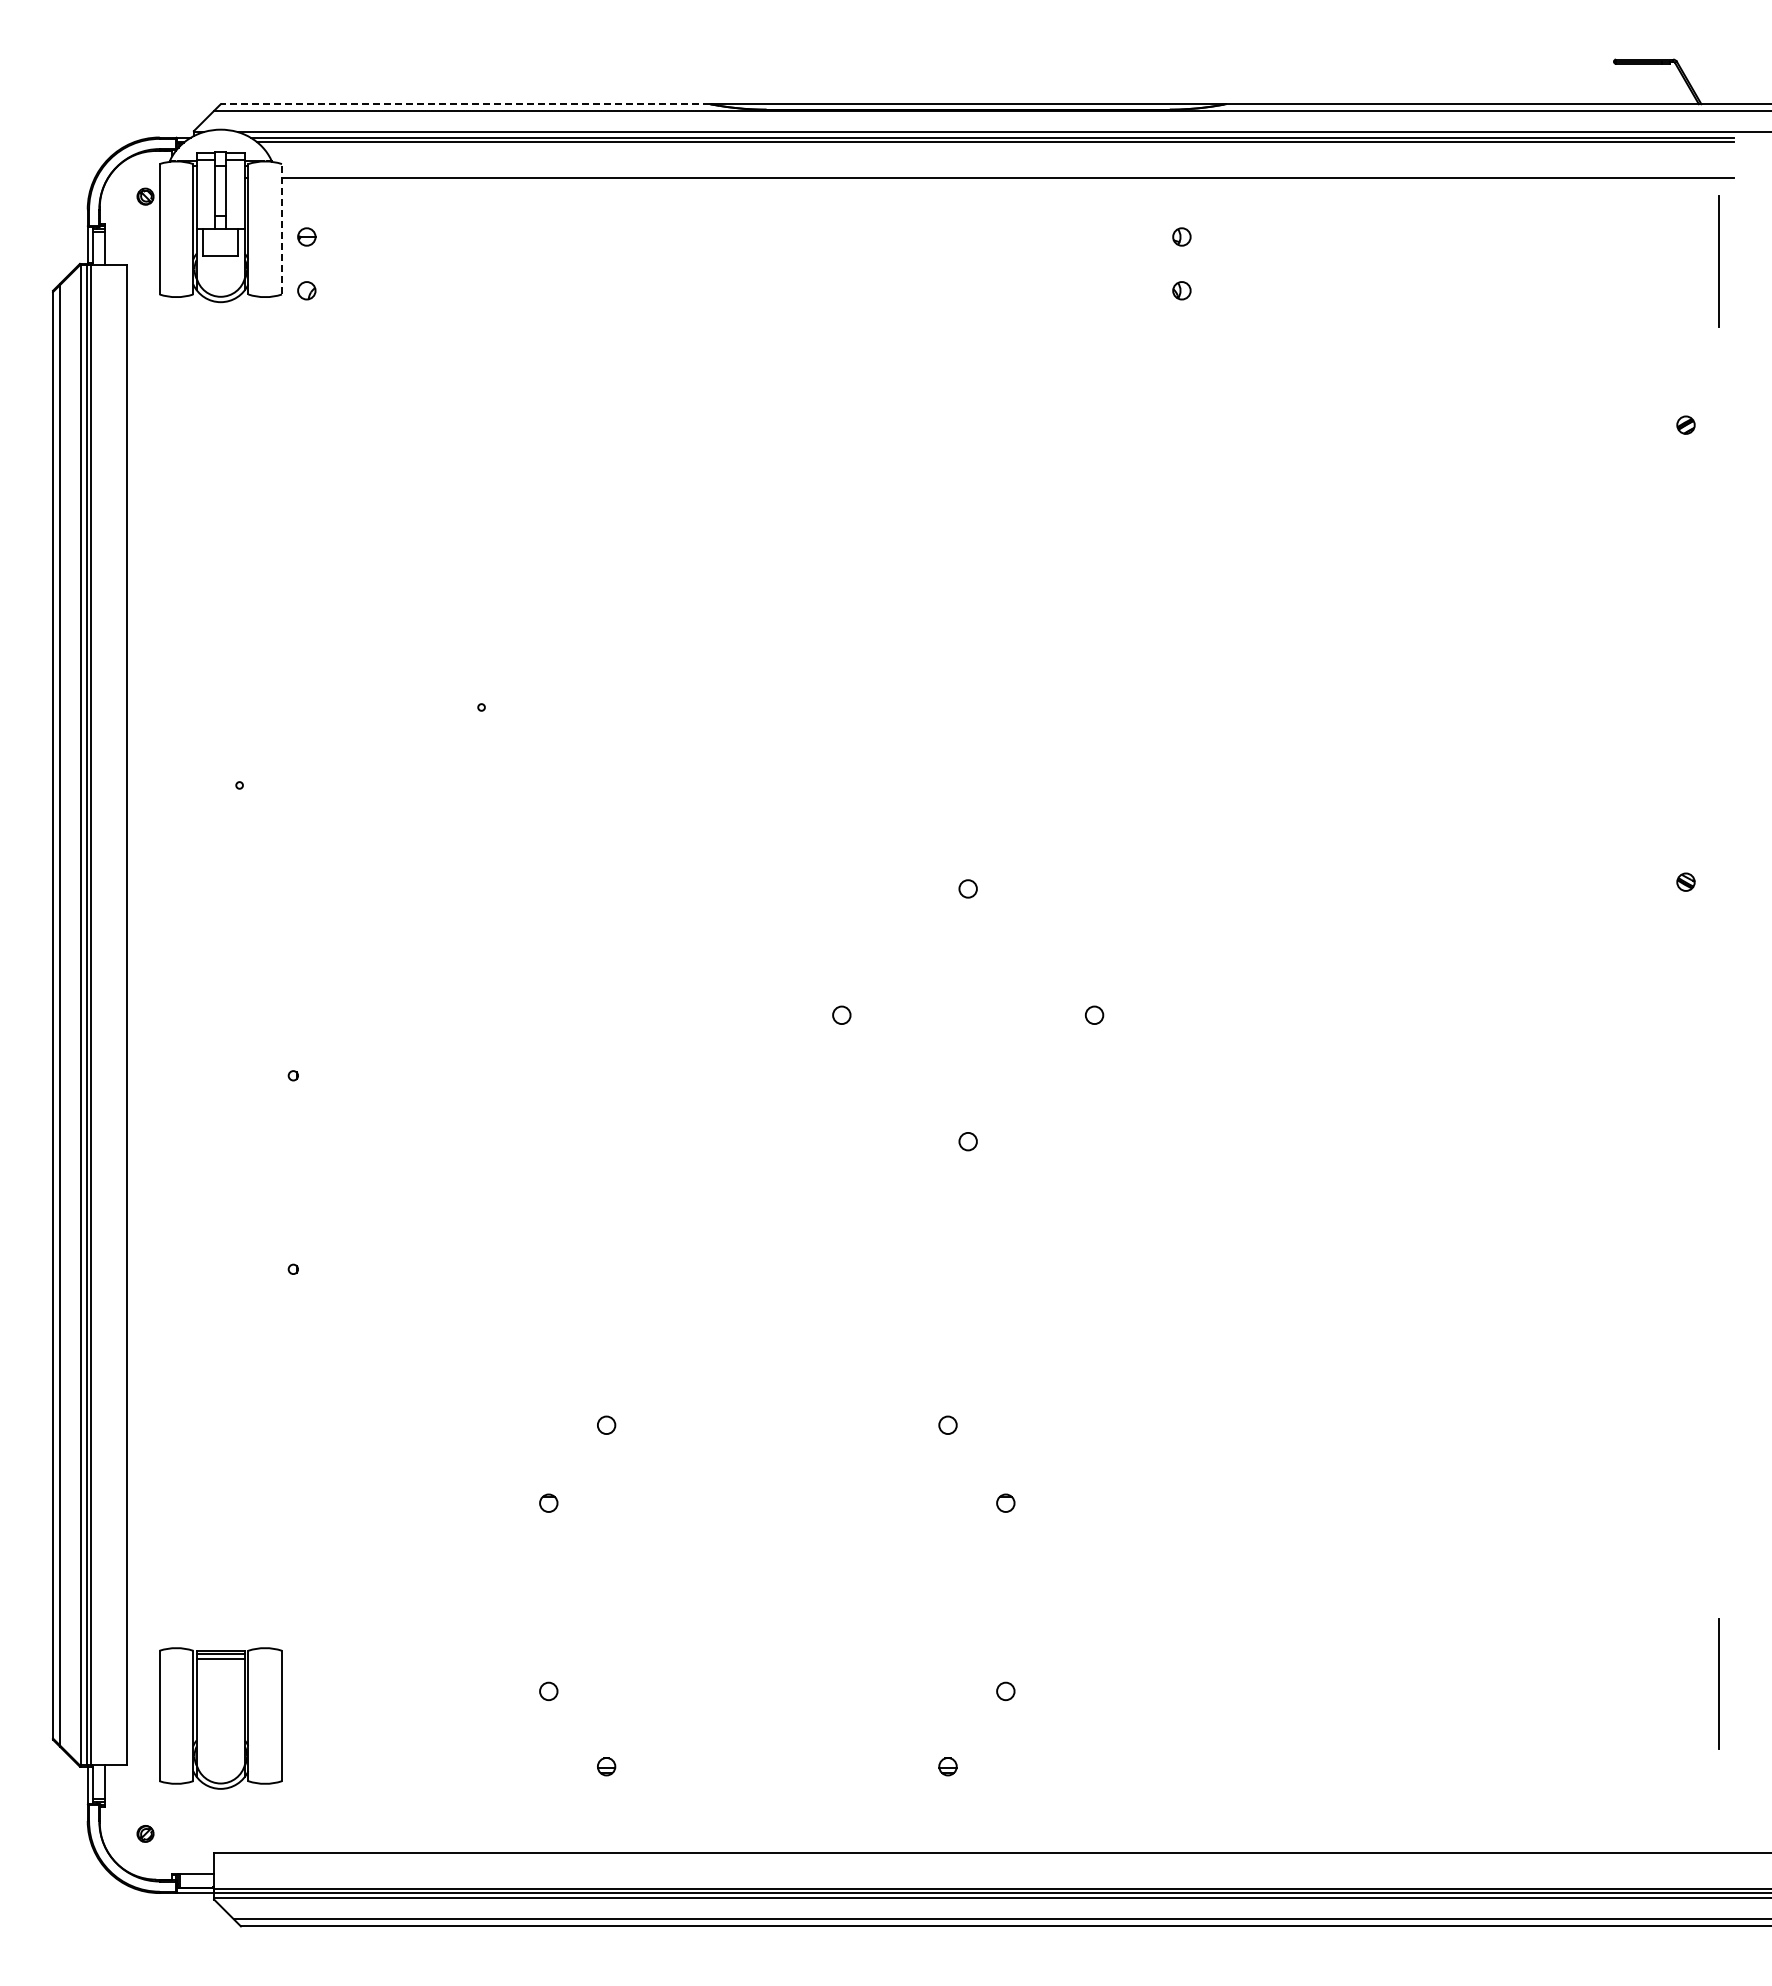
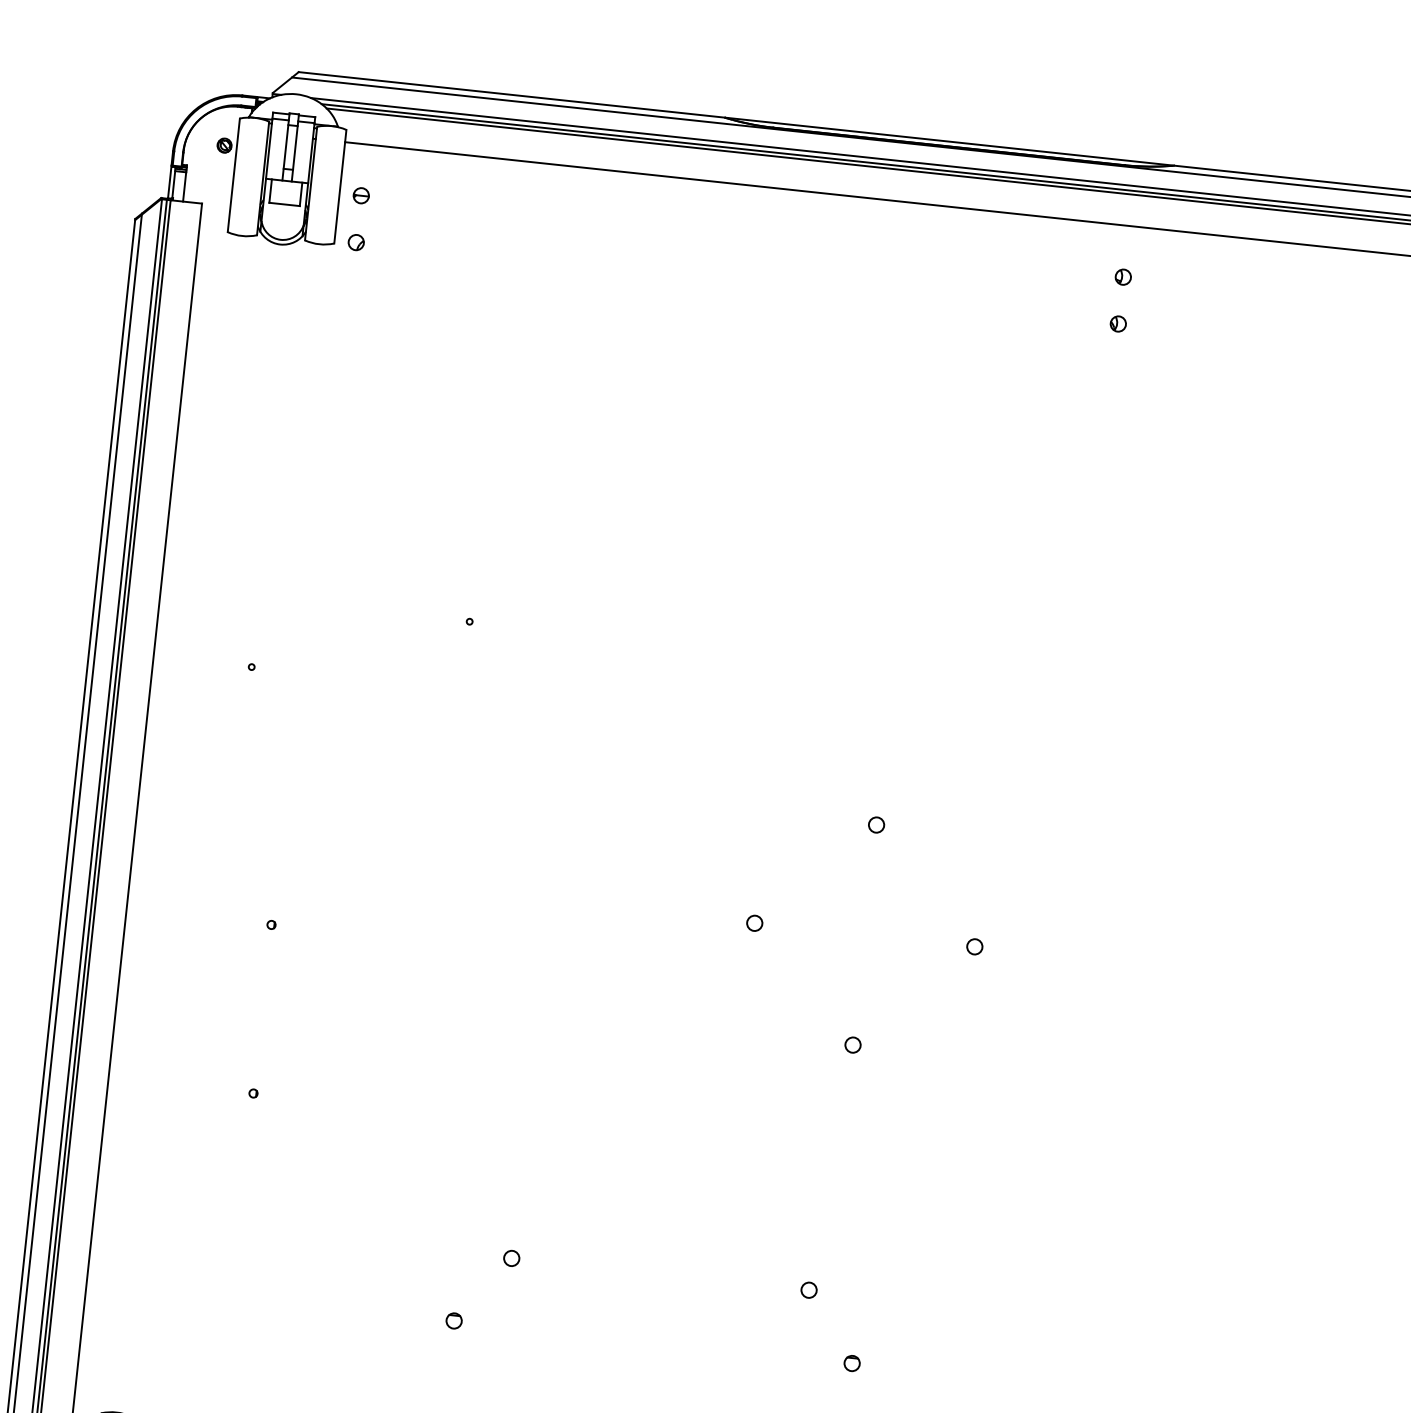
line: (465, 104) -> (511, 95), dashed -> solid
line: (281, 228) -> (340, 186), dashed -> solid

